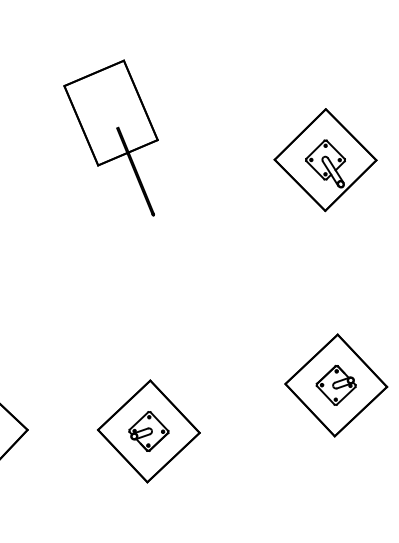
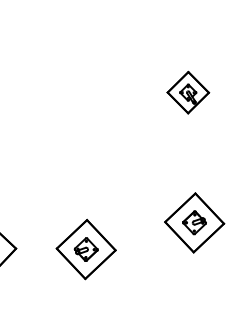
part: (111, 137) -> (64, 79), removed
part: (323, 159) -> (187, 92), size x0.7

